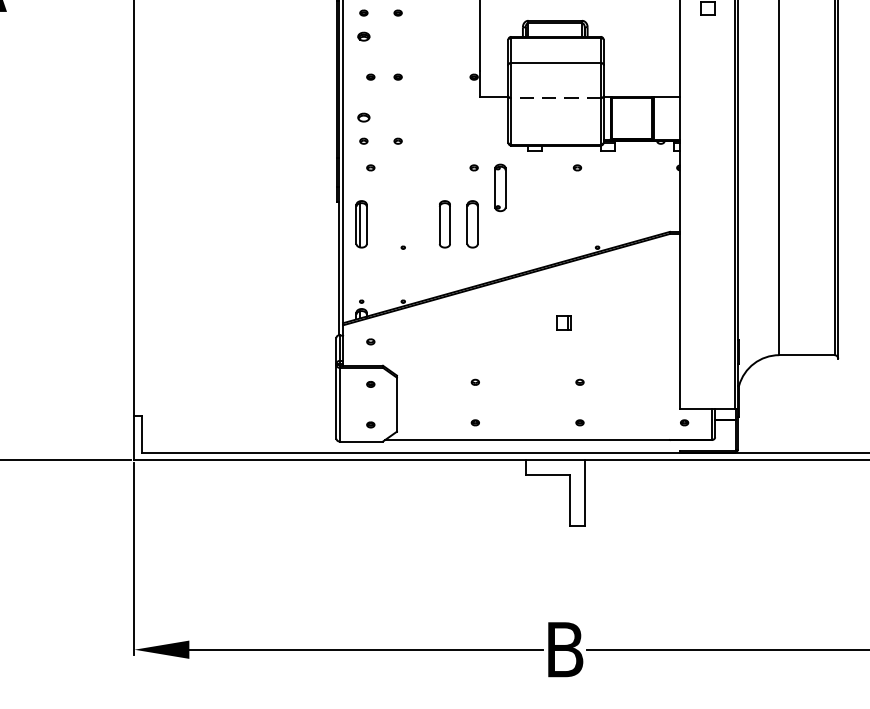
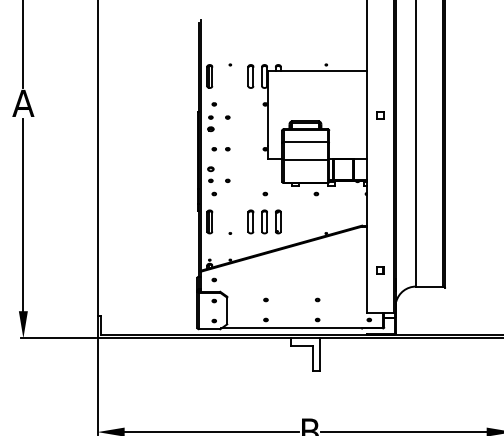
line: (555, 97) -> (305, 159), dashed -> solid
part: (500, 187) -> (278, 221), moved
part: (563, 322) -> (380, 270), moved

